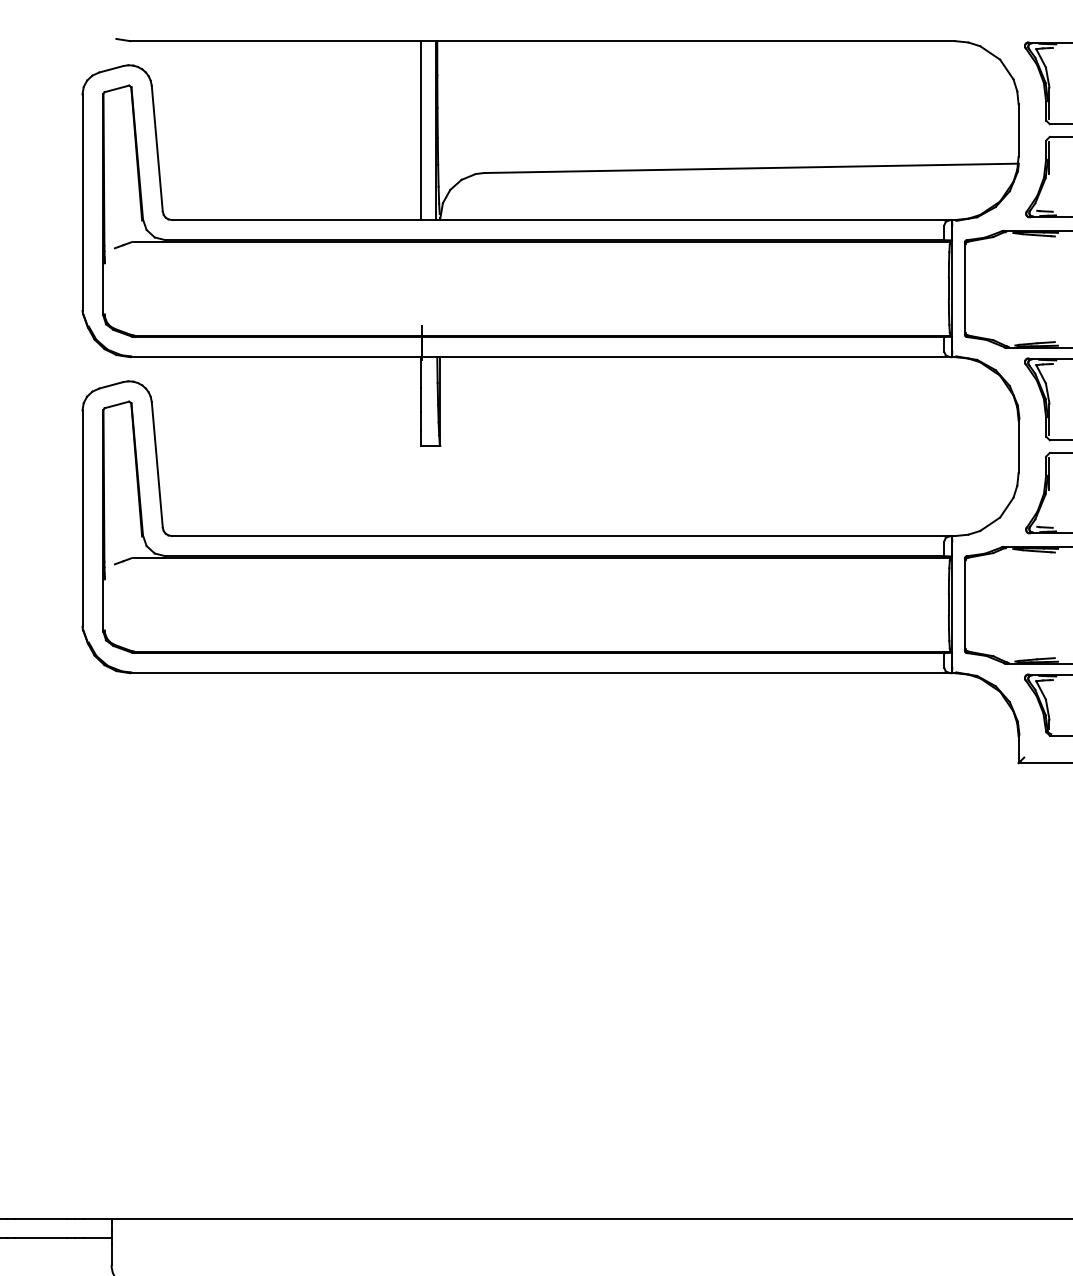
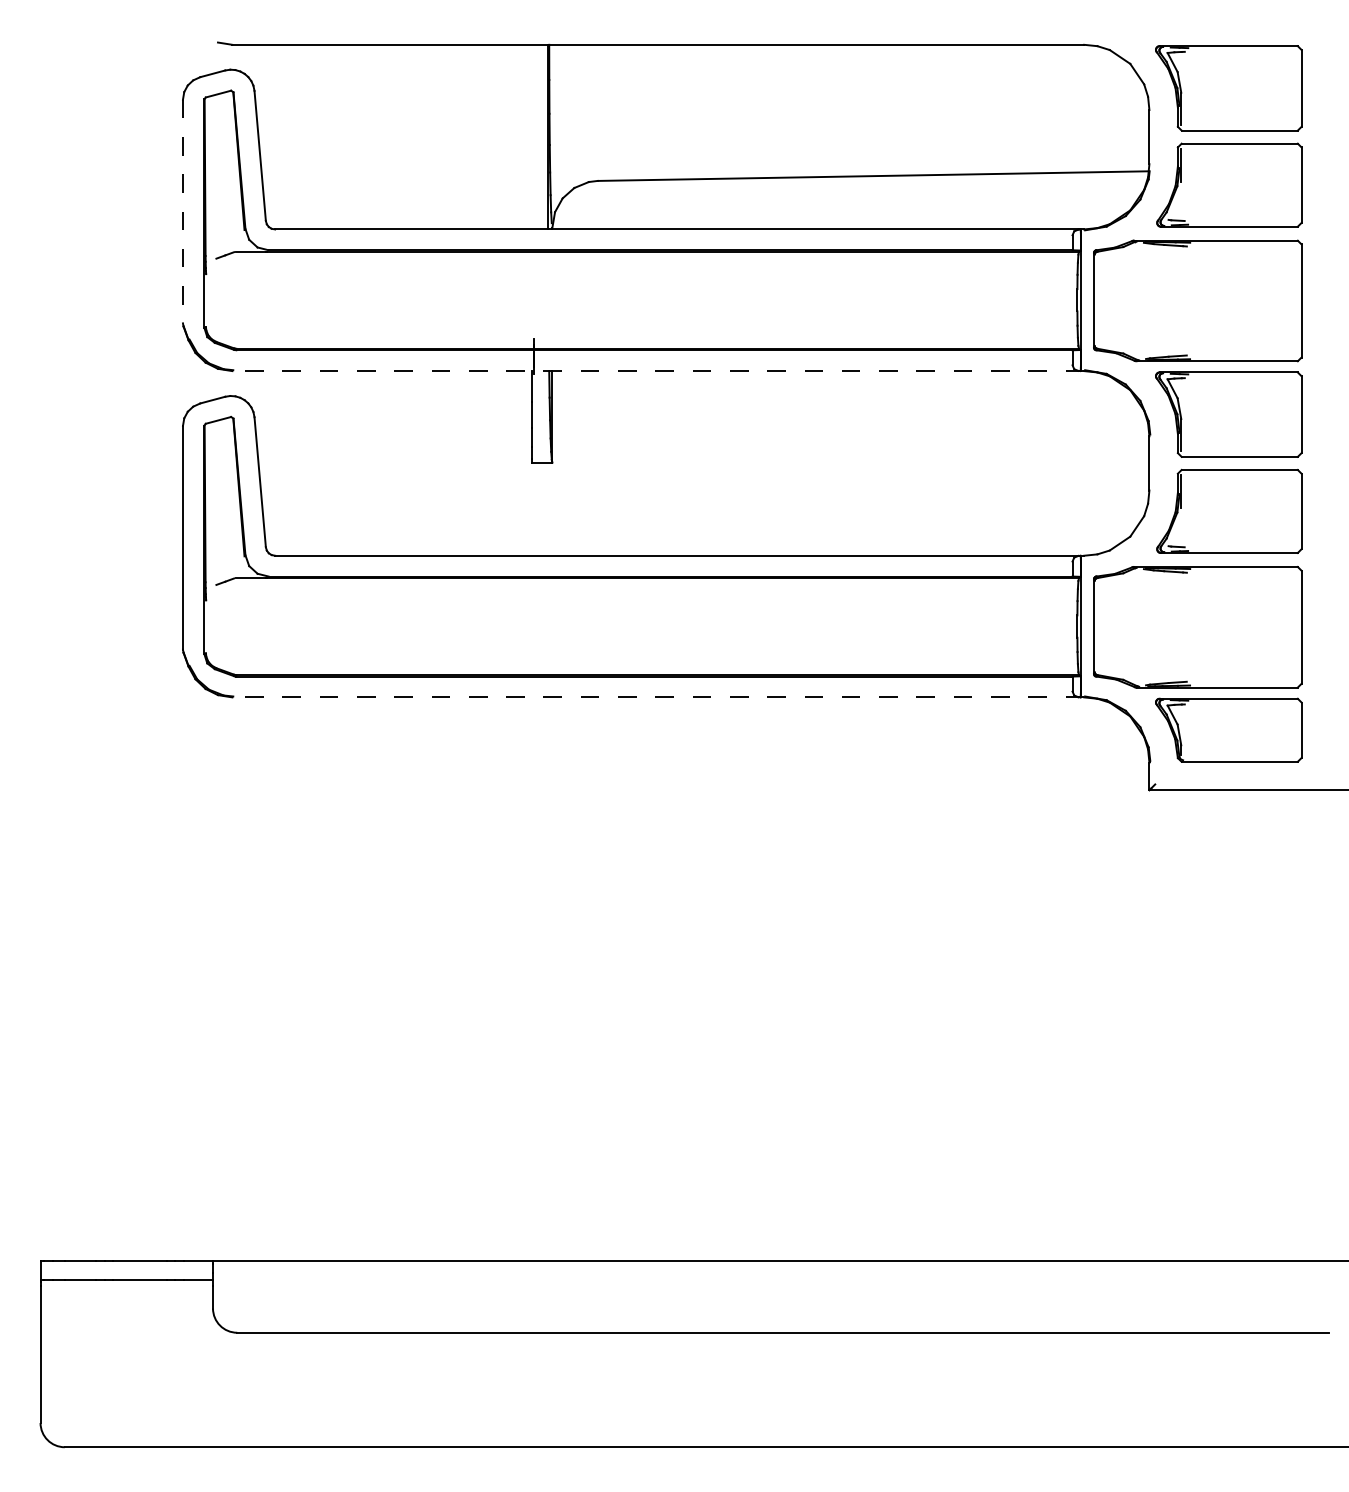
line: (421, 129) -> (532, 136), removed
line: (82, 202) -> (182, 211), solid -> dashed
line: (543, 357) -> (658, 371), solid -> dashed
line: (543, 673) -> (658, 697), solid -> dashed

